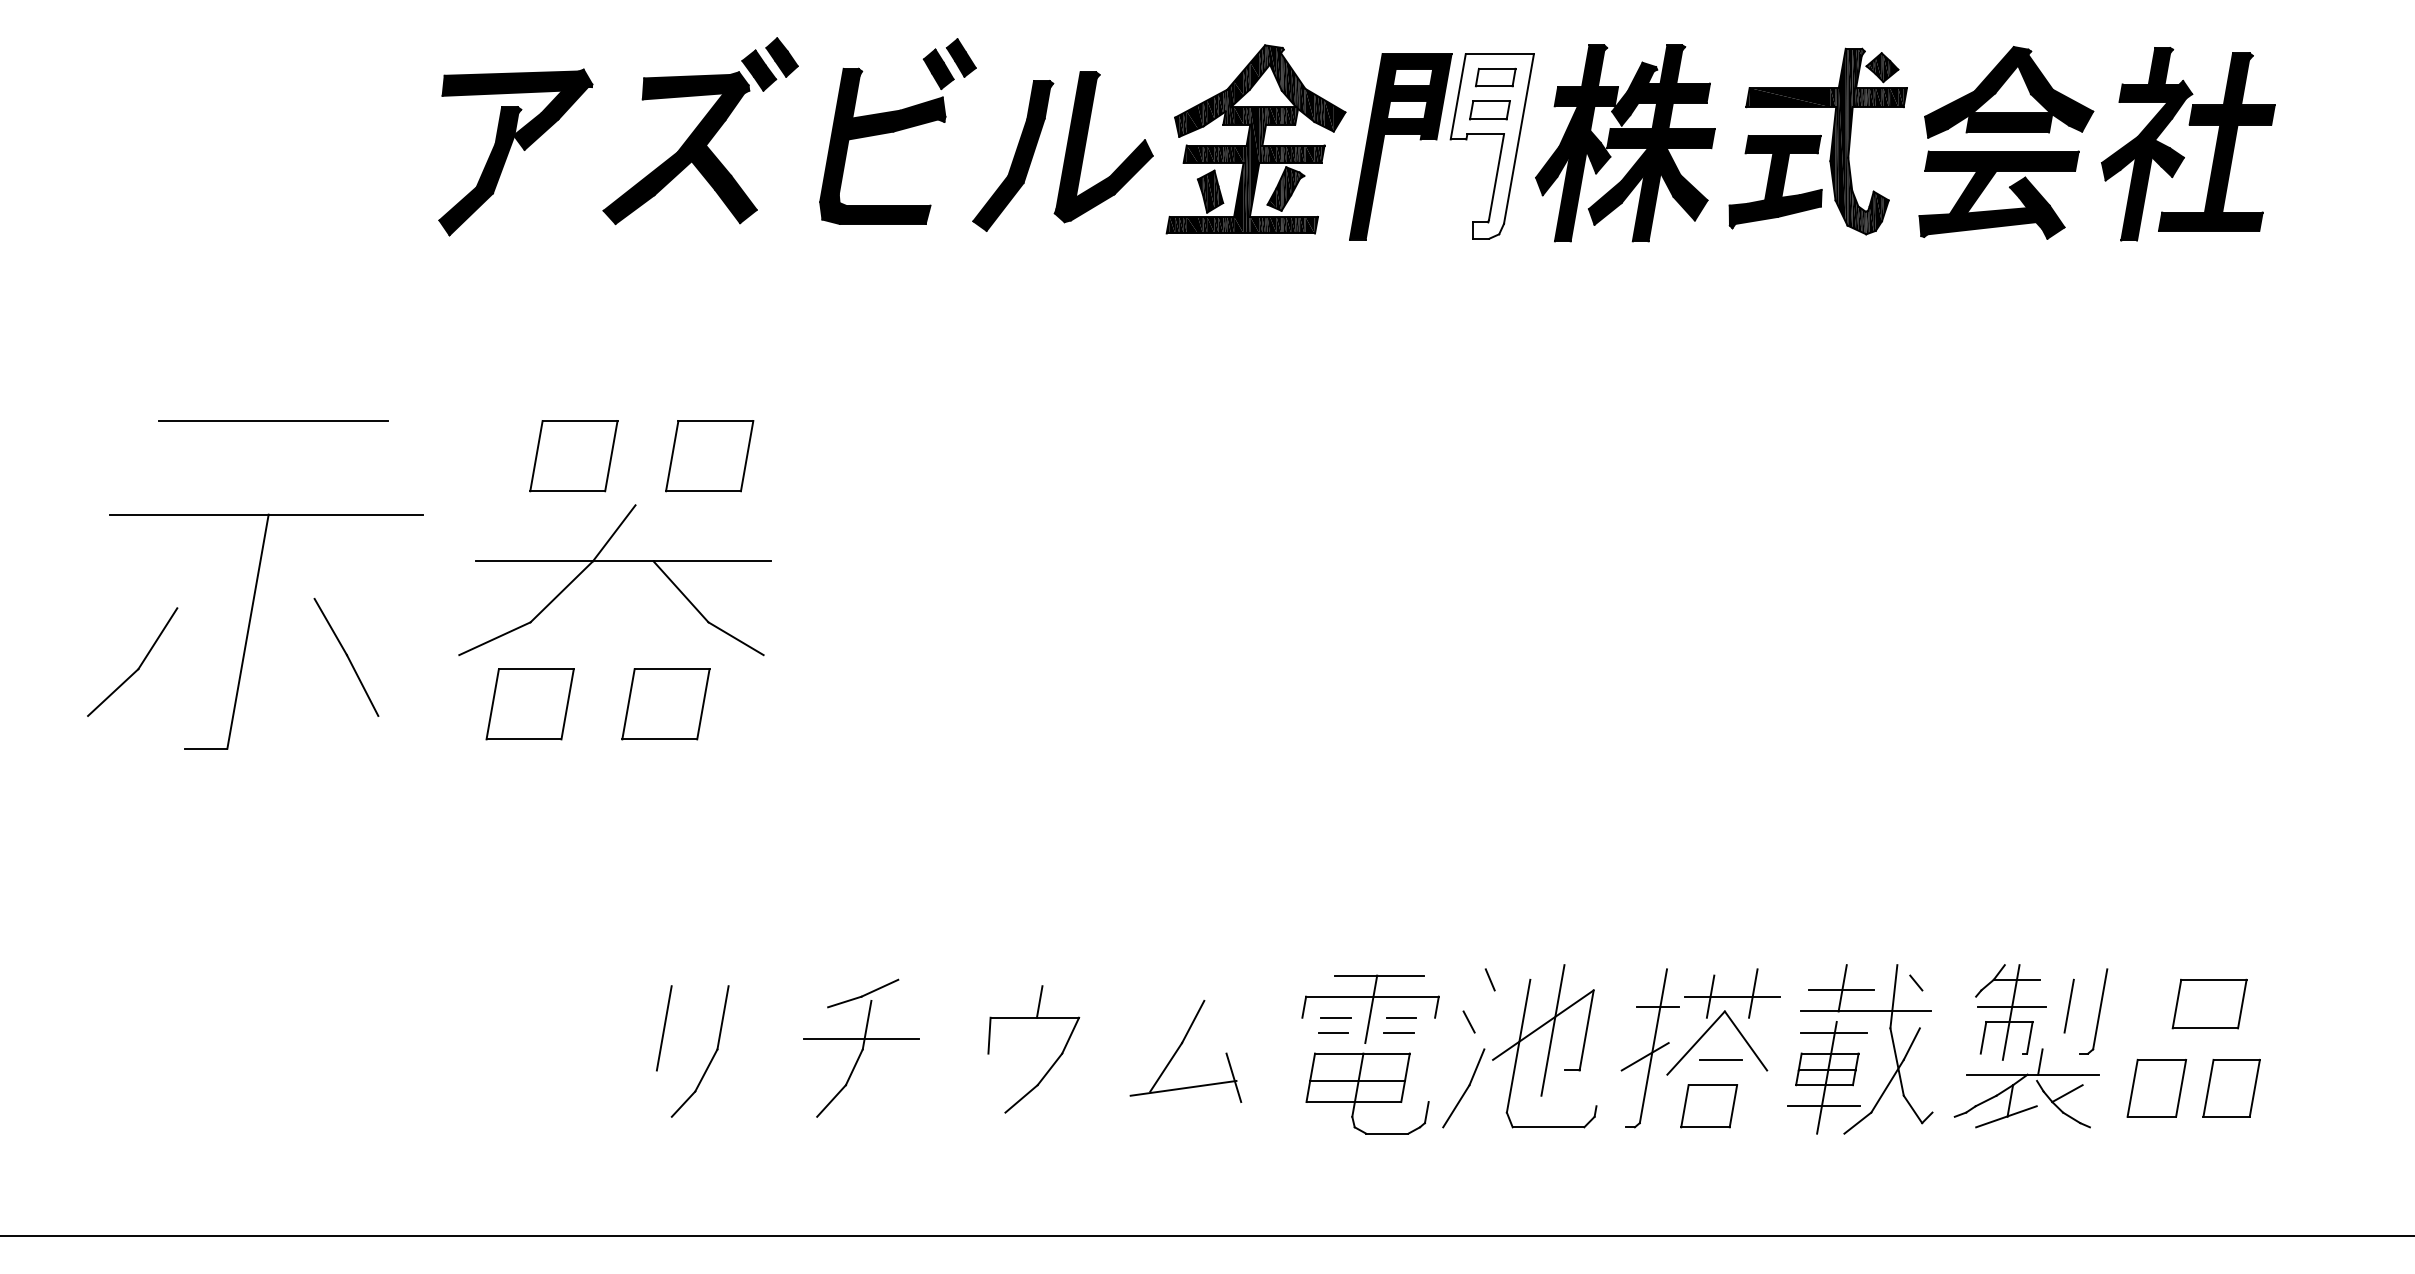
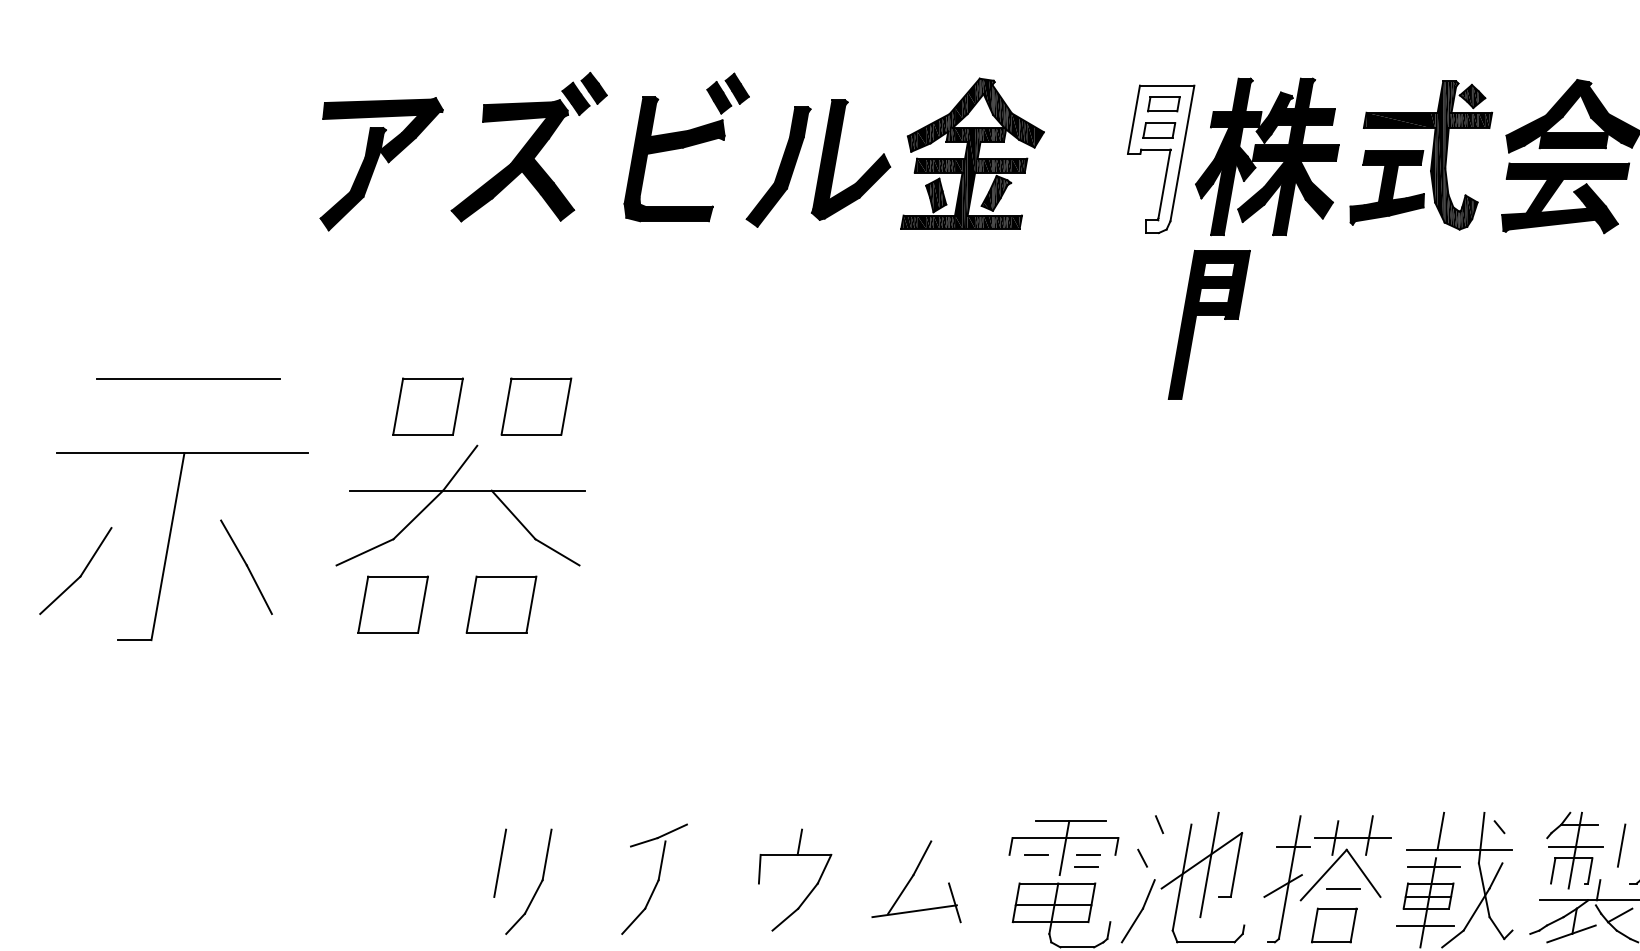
part: (1400, 134) -> (1209, 315), moved
line: (1840, 990) -> (1439, 833), removed
line: (1333, 1032) -> (1034, 866), removed
line: (861, 1038) -> (657, 871), removed

